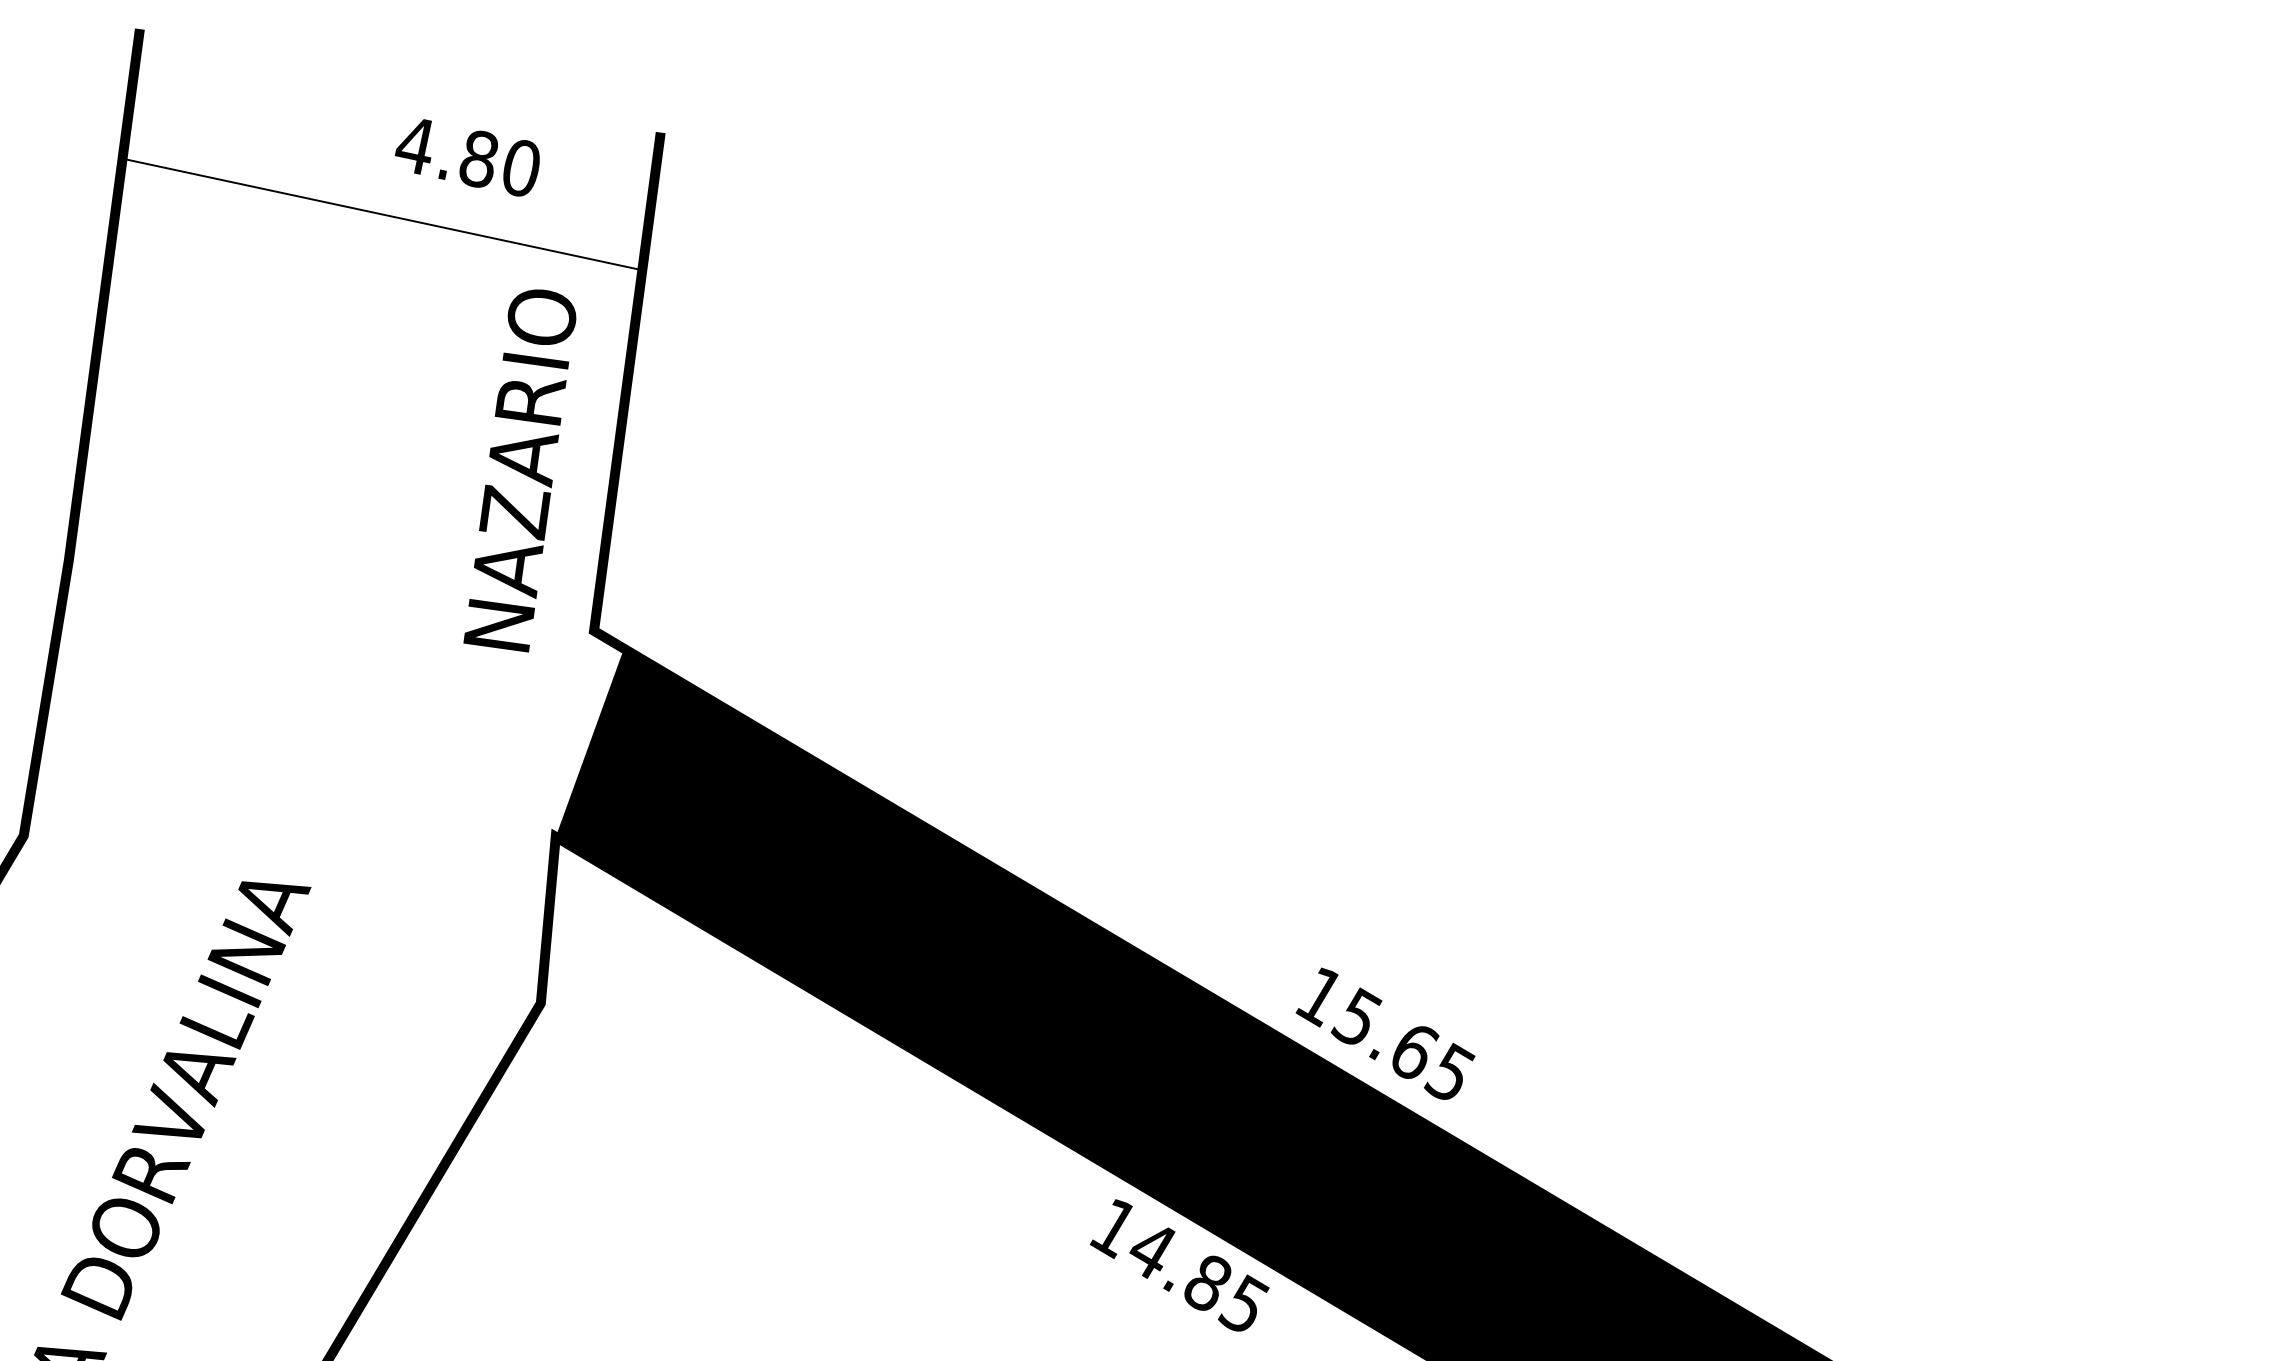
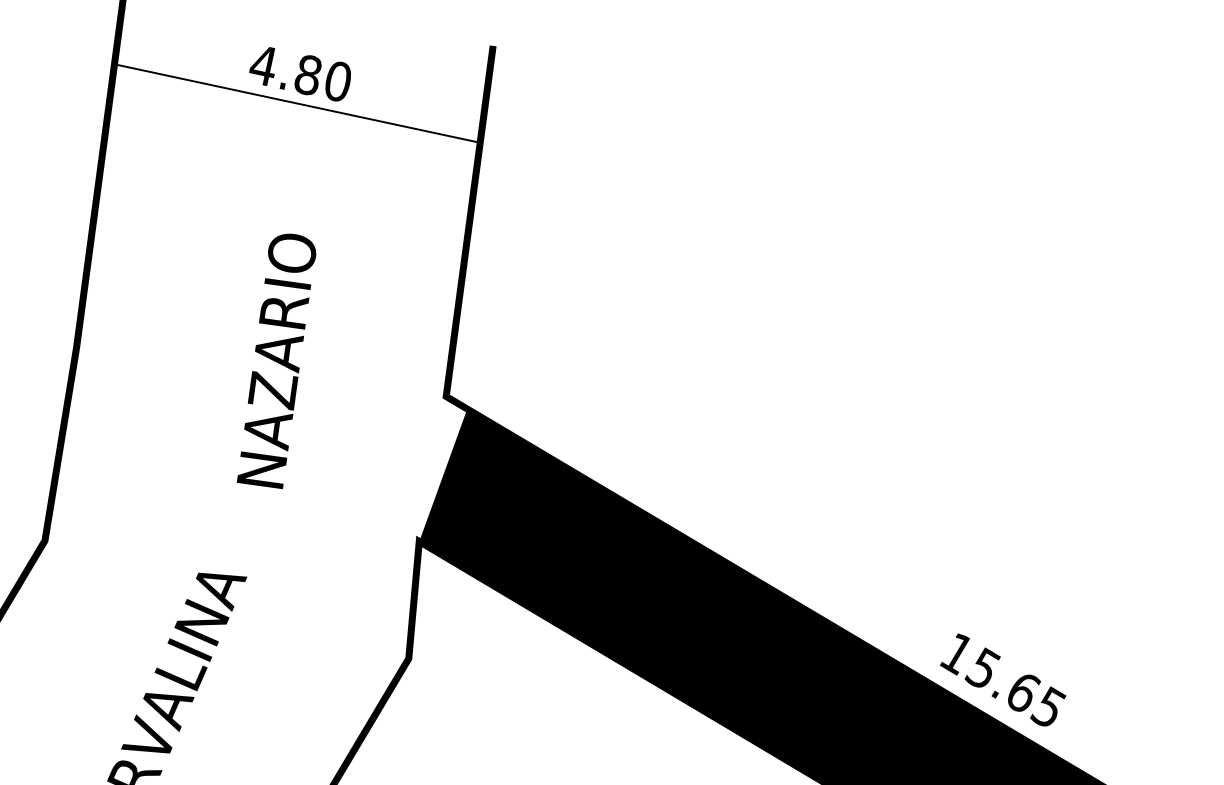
text: (466, 157) -> (299, 74), moved
text: (519, 470) -> (276, 361), moved

